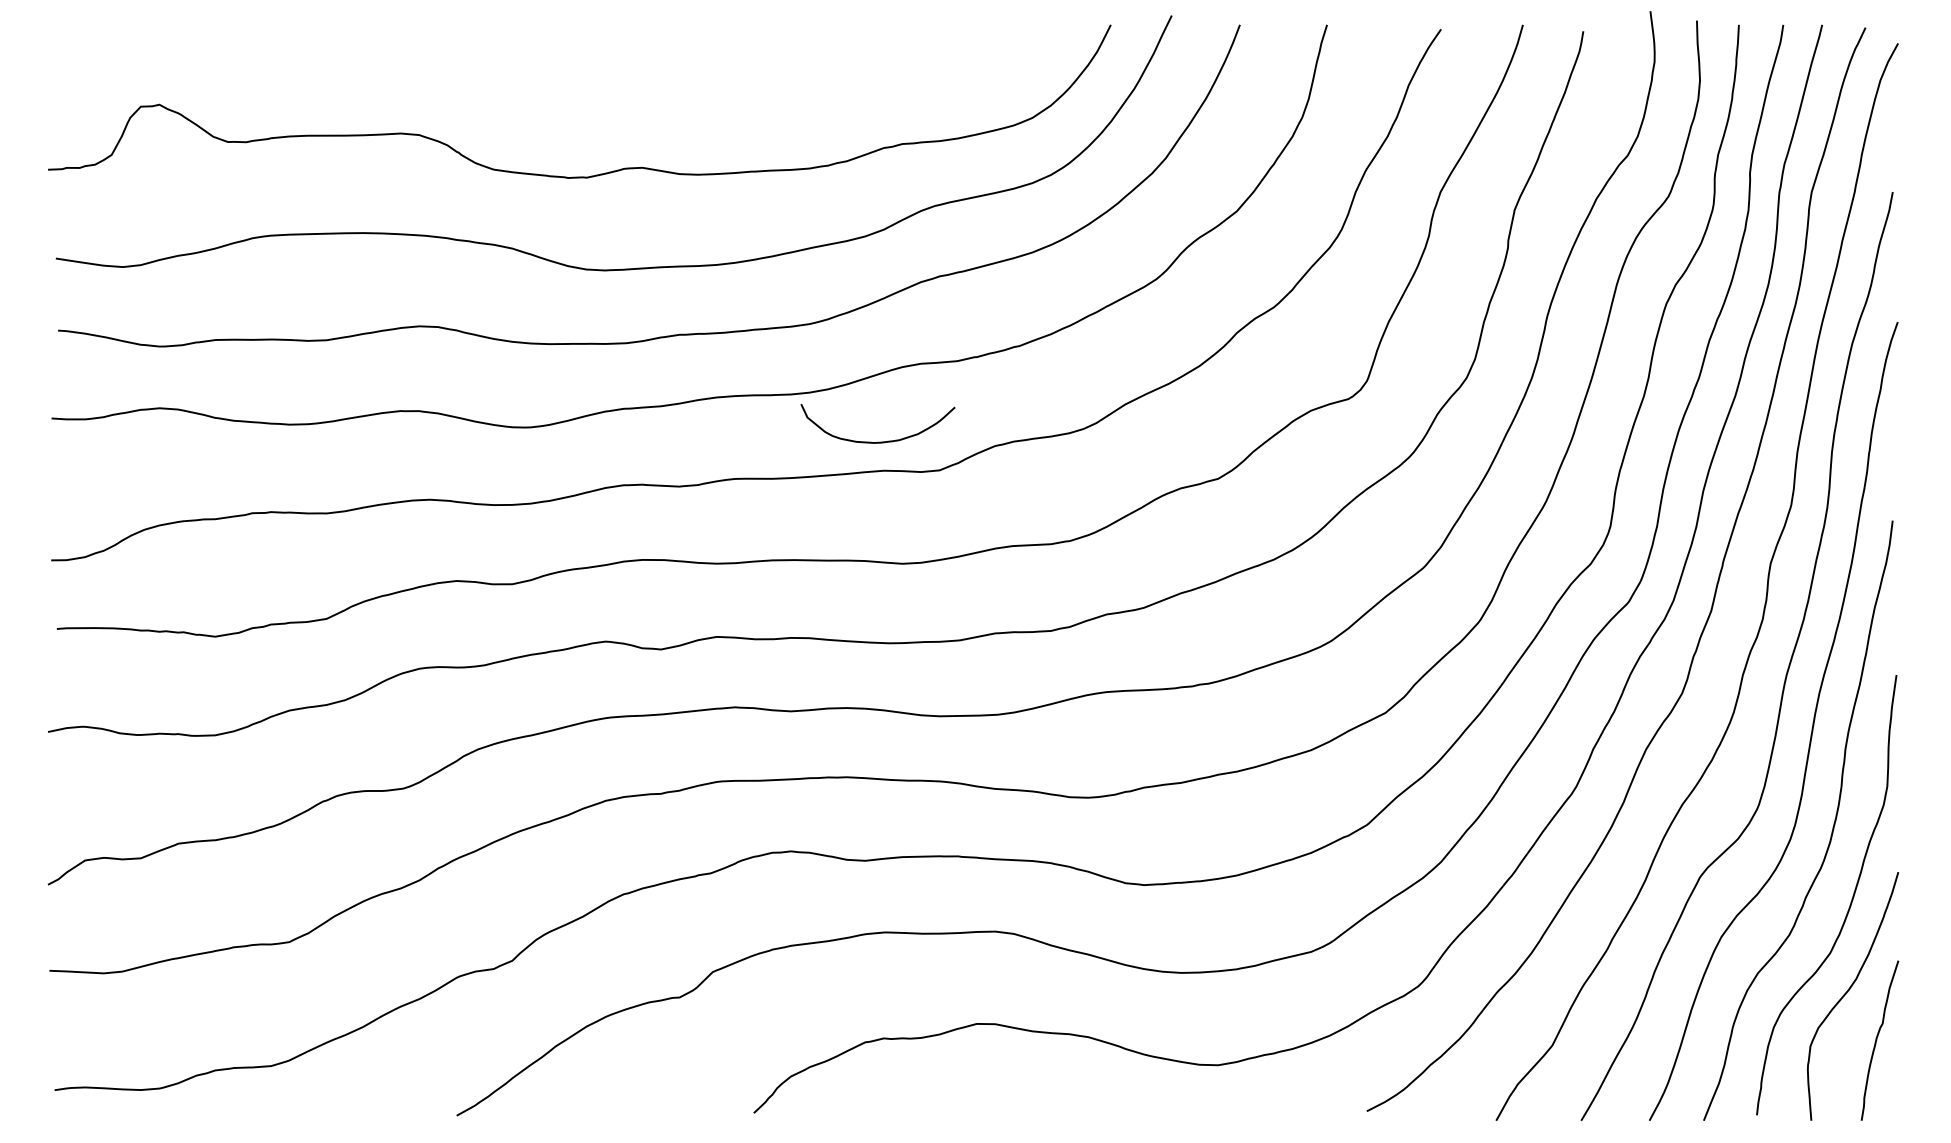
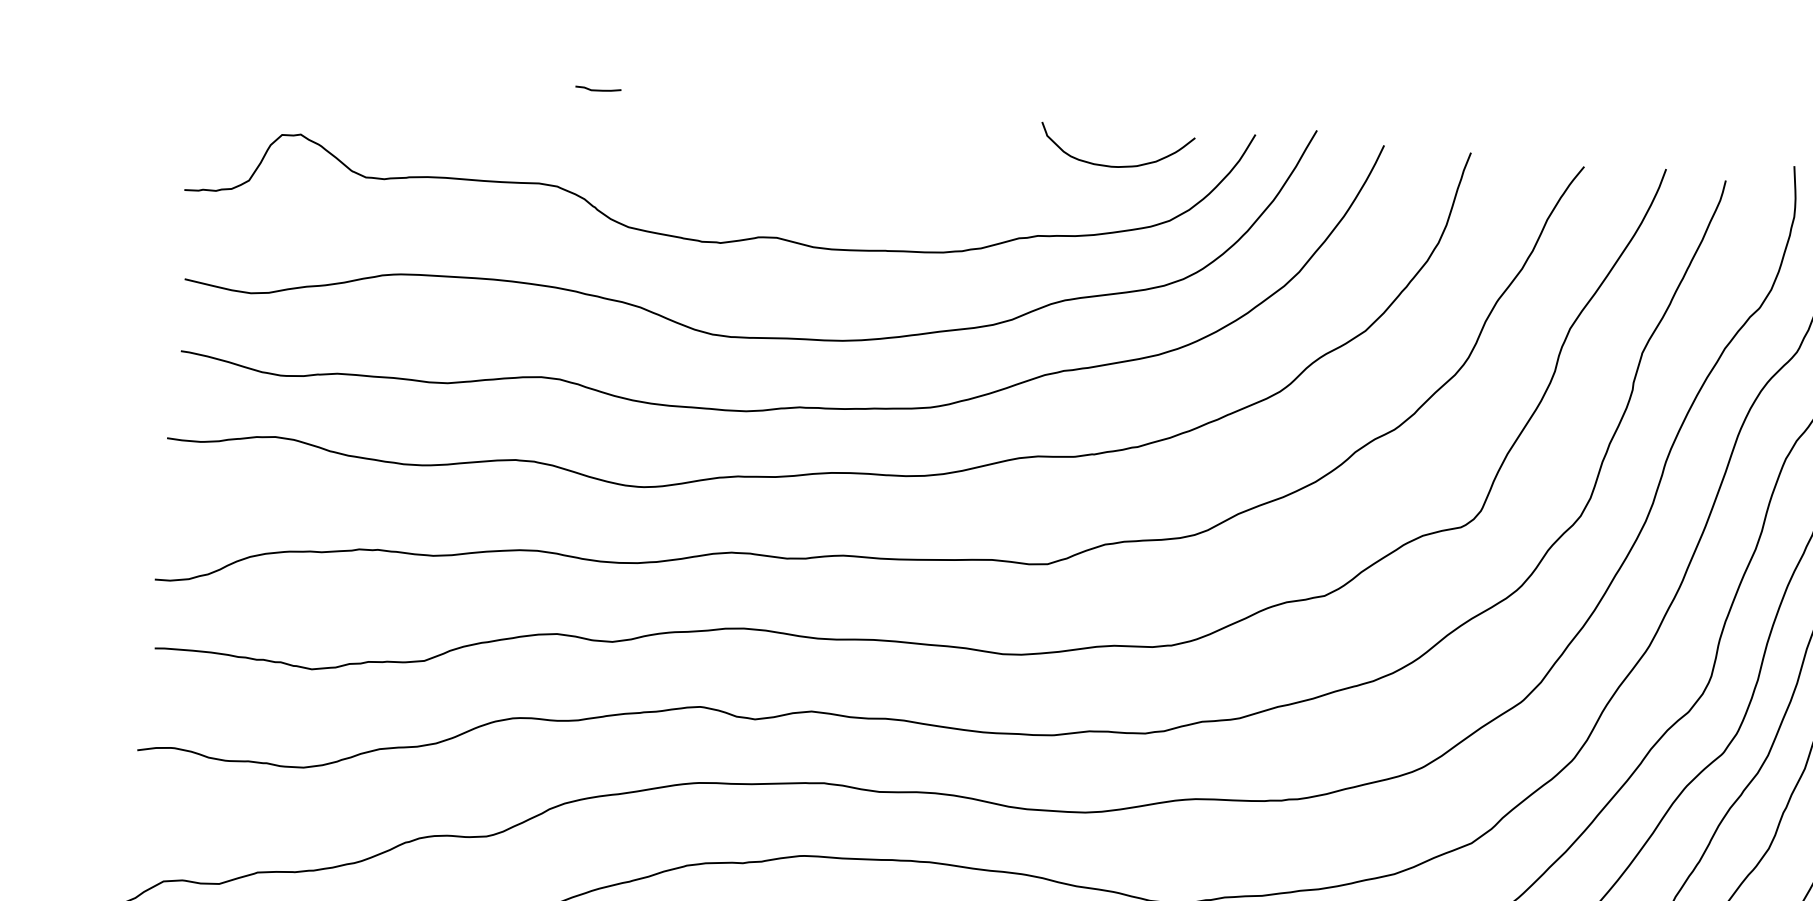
curve: (452, 35) -> (598, 90), added
curve: (877, 441) -> (1115, 165), moved

